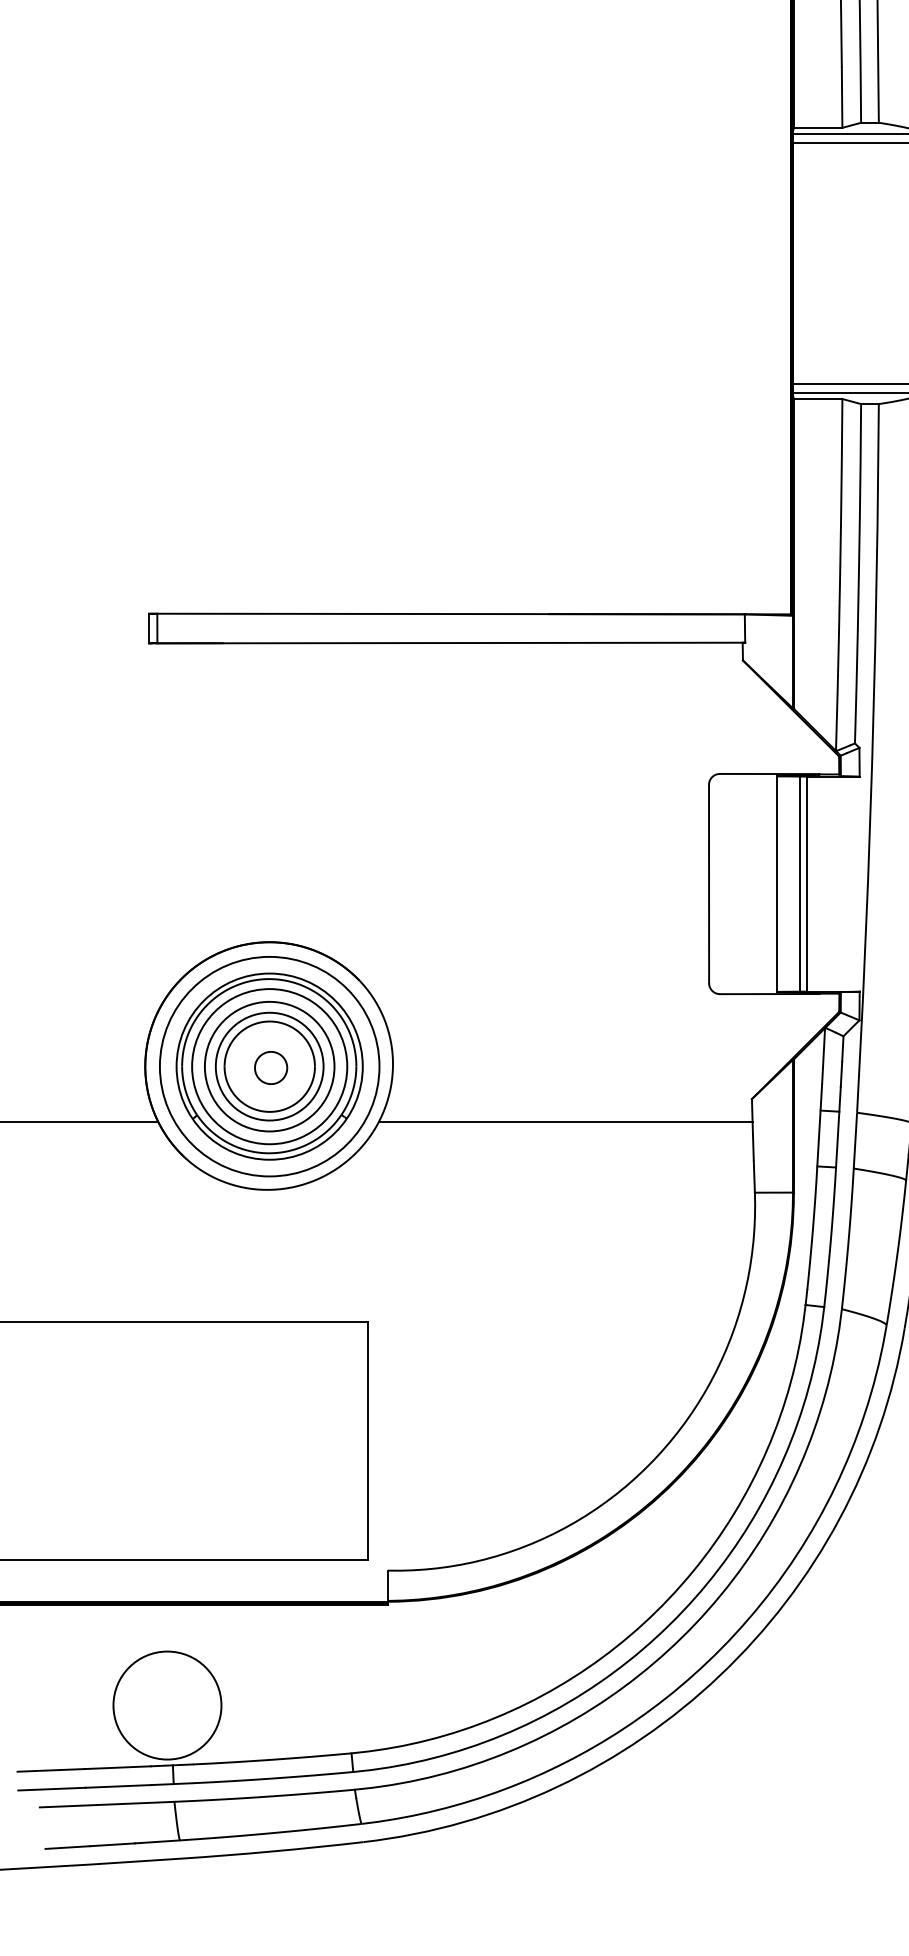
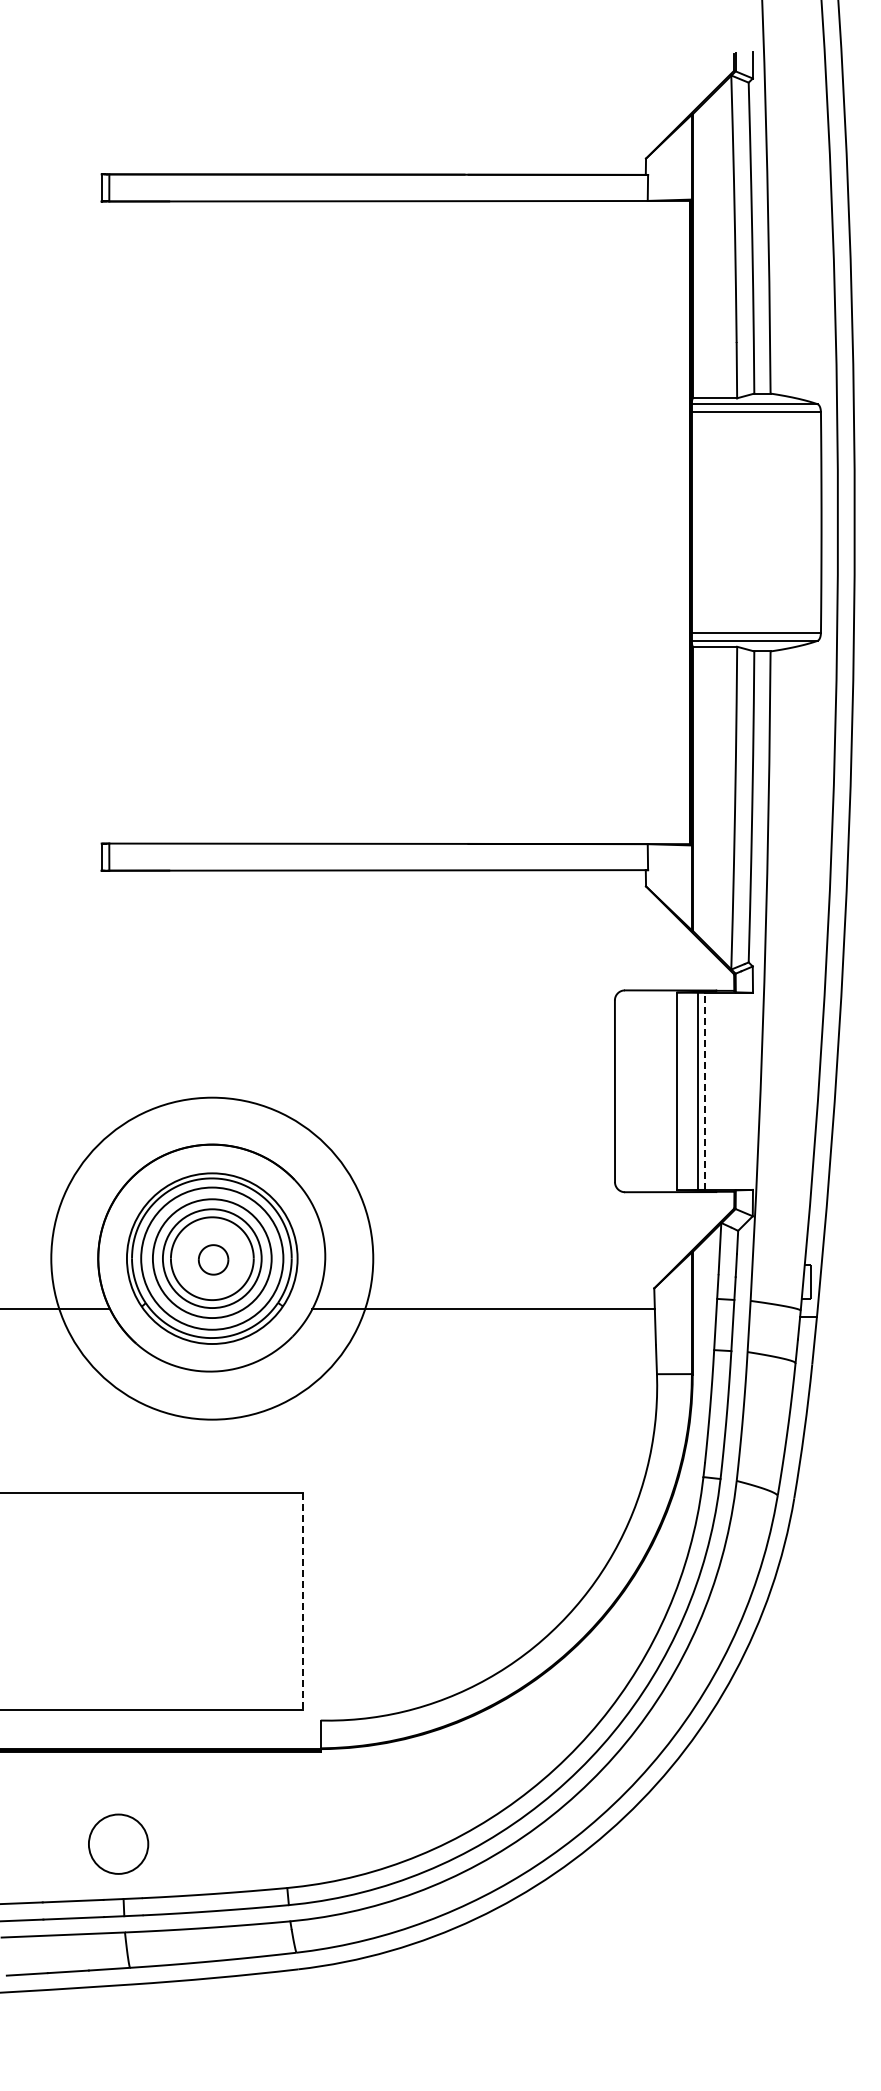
line: (806, 884) -> (704, 1091), solid -> dashed
circle: (268, 1066) -> (211, 1258), size x1.6
line: (368, 1440) -> (302, 1601), solid -> dashed
circle: (167, 1704) -> (118, 1843), size x0.6

